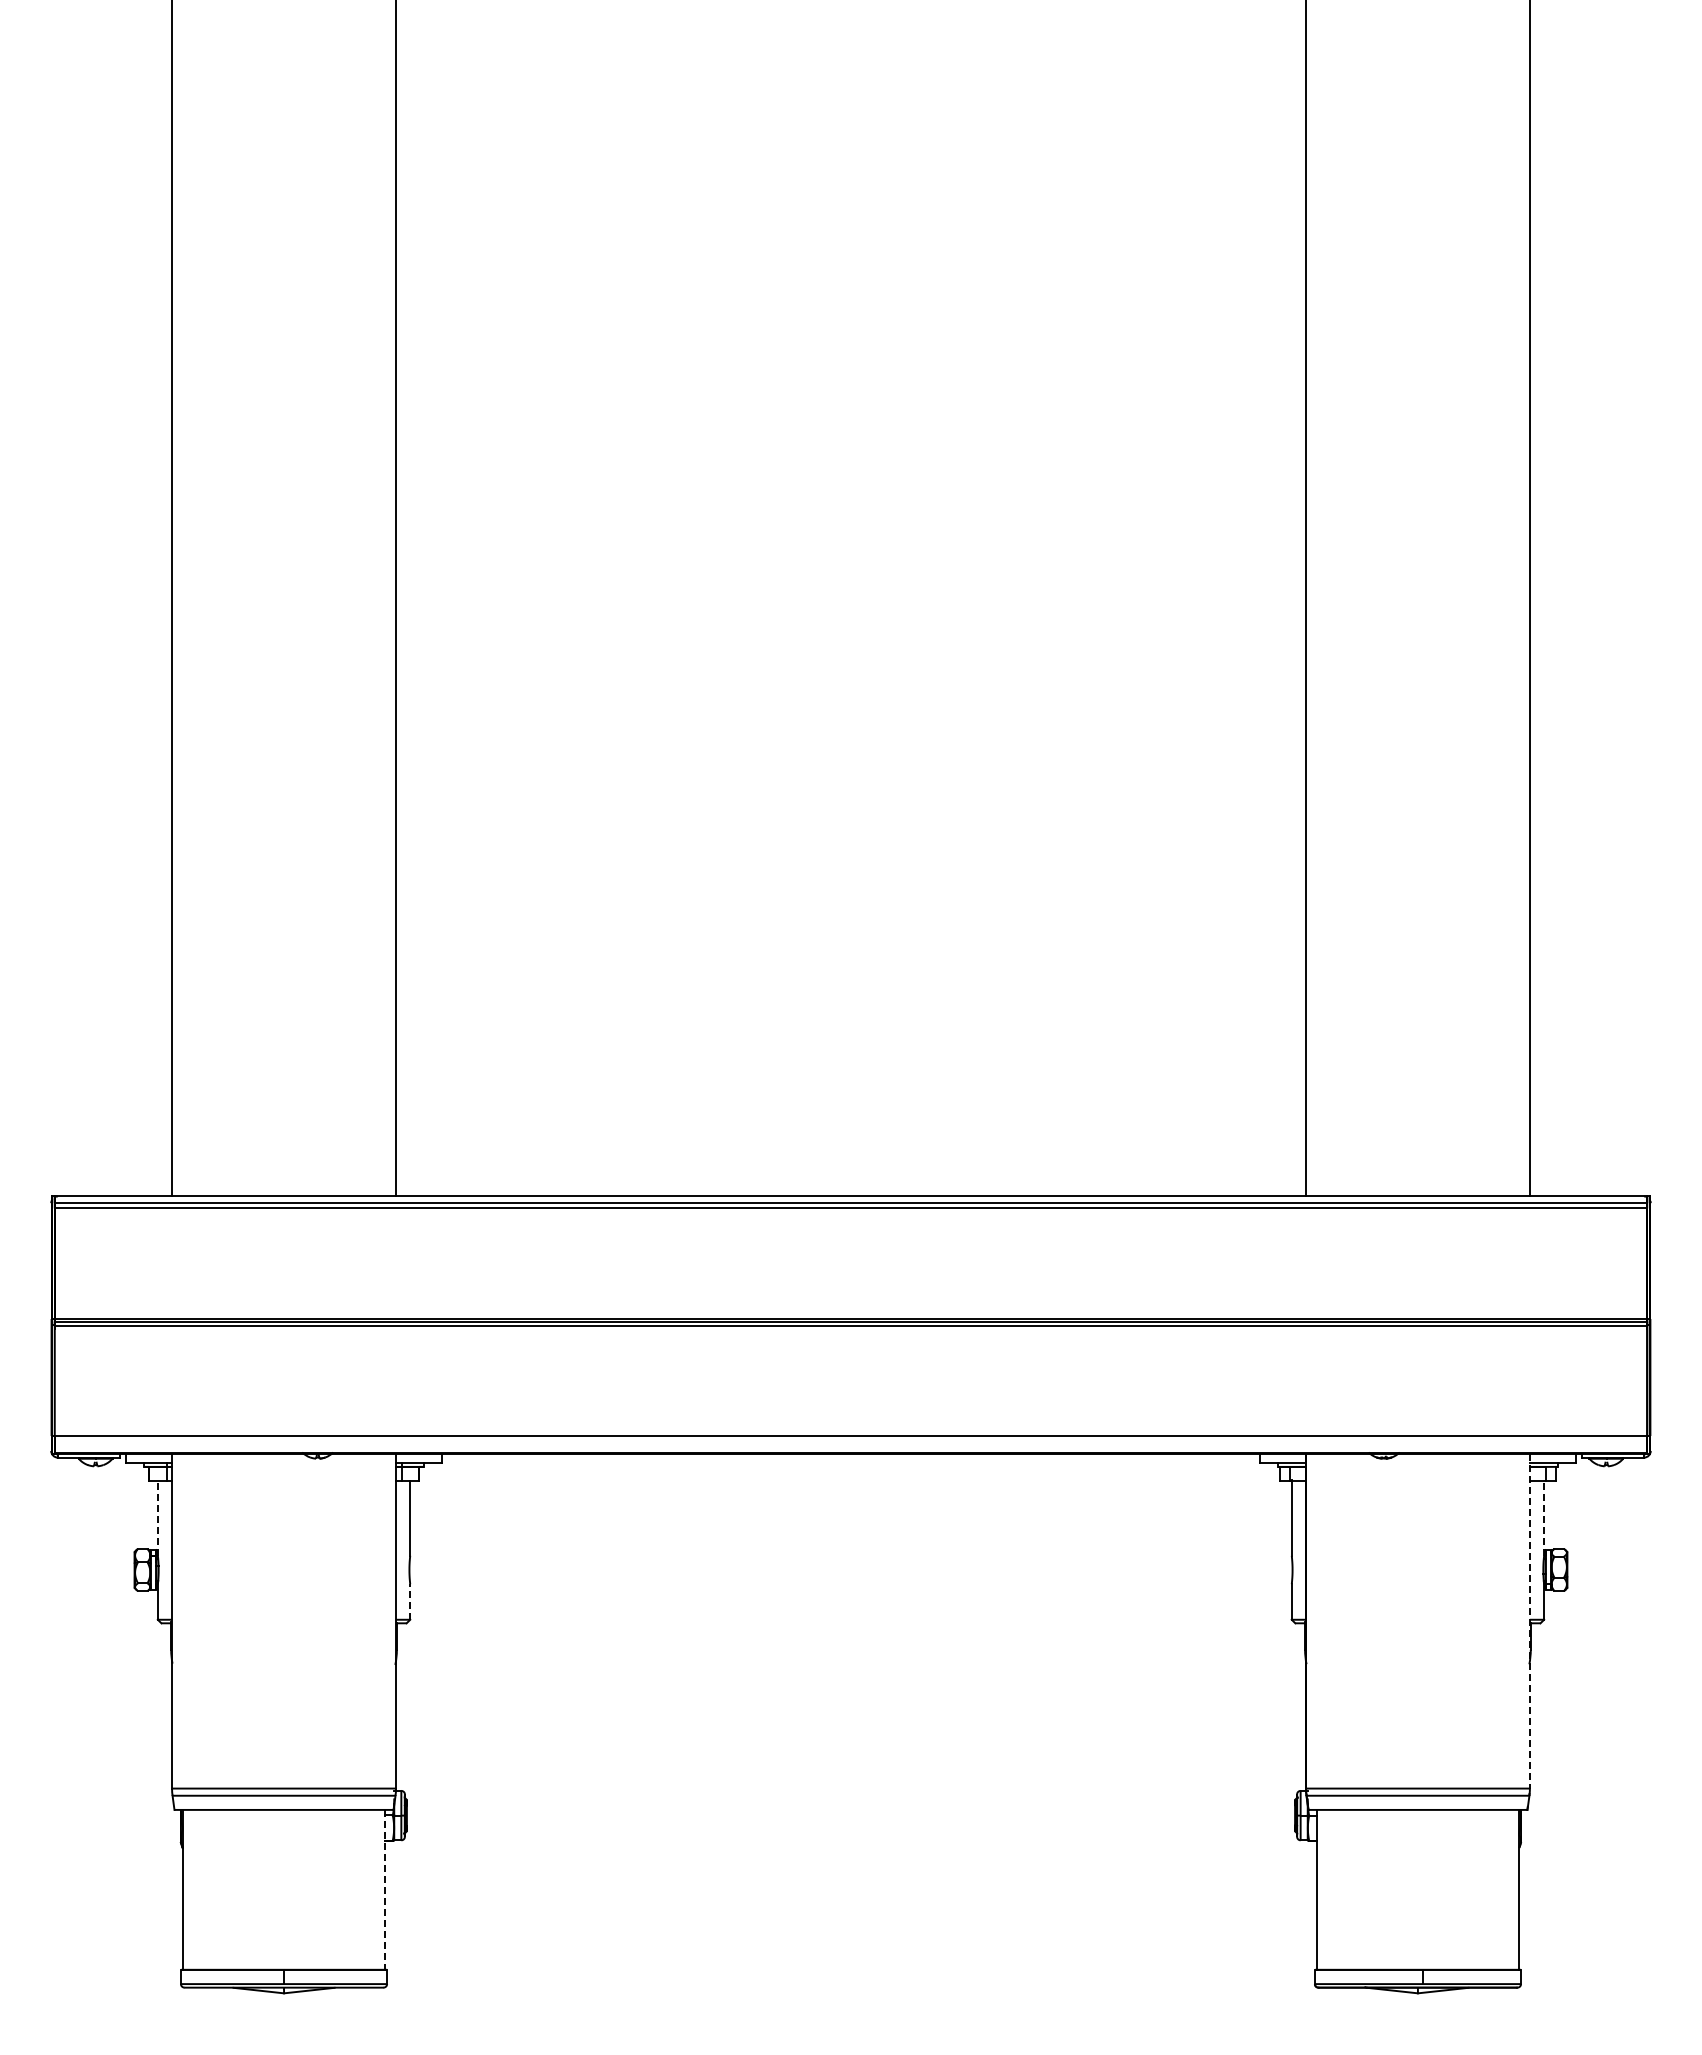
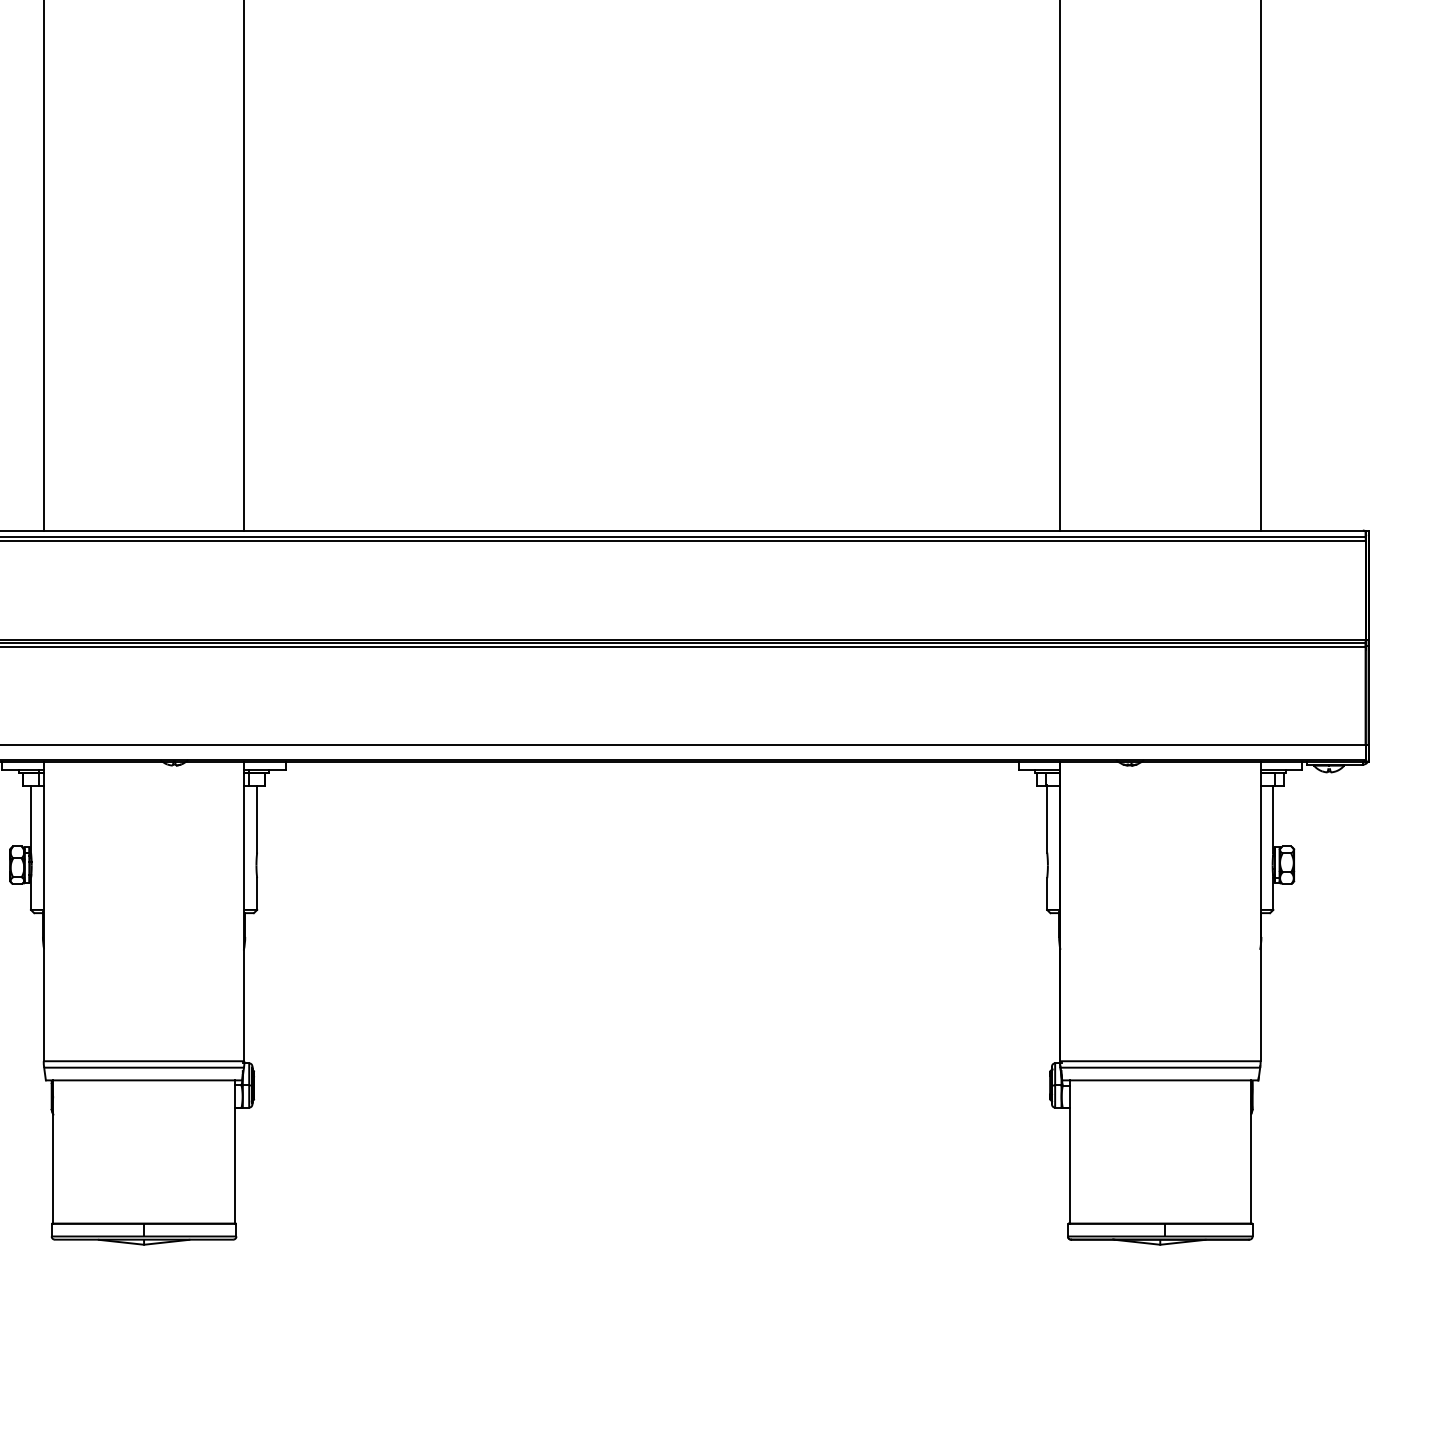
line: (157, 1517) -> (30, 818), dashed -> solid
line: (1544, 1517) -> (1273, 818), dashed -> solid
line: (410, 1601) -> (257, 893), dashed -> solid
line: (1529, 1622) -> (1260, 912), dashed -> solid
line: (385, 1889) -> (235, 1151), dashed -> solid

